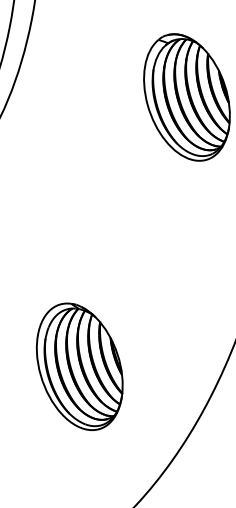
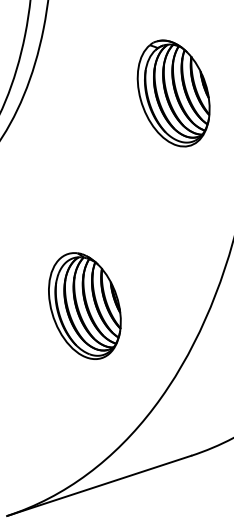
part: (79, 366) -> (84, 305), moved

